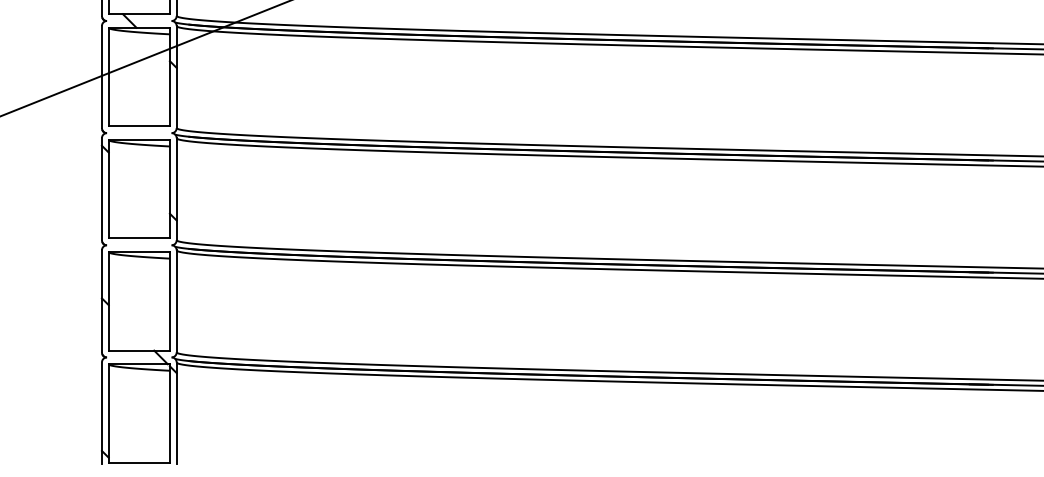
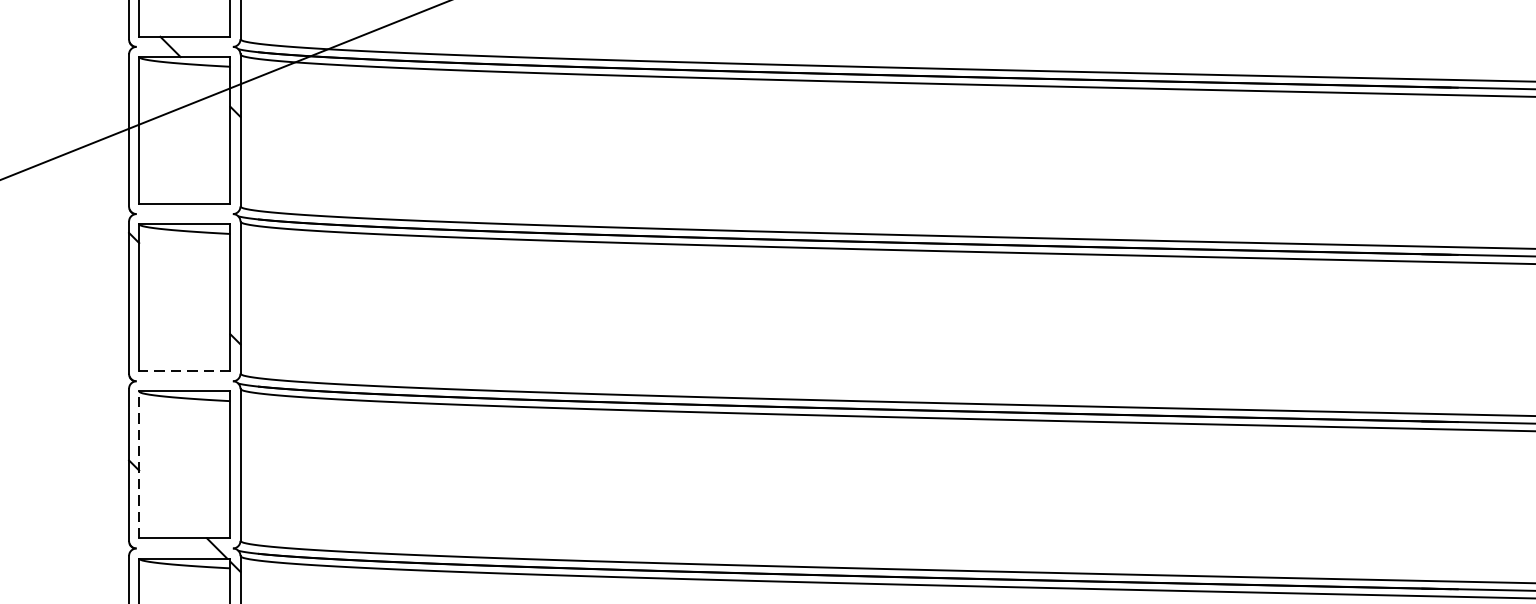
line: (139, 238) -> (185, 371), solid -> dashed
line: (108, 300) -> (138, 463), solid -> dashed

